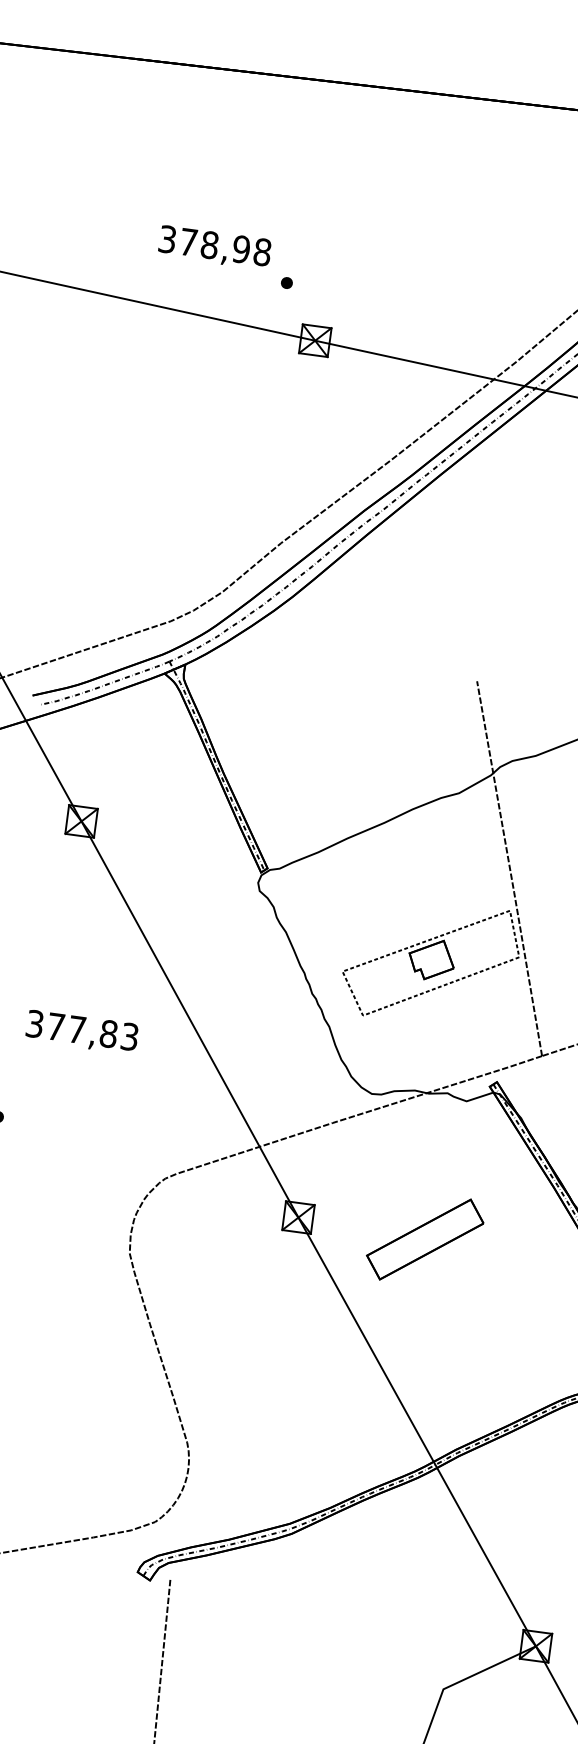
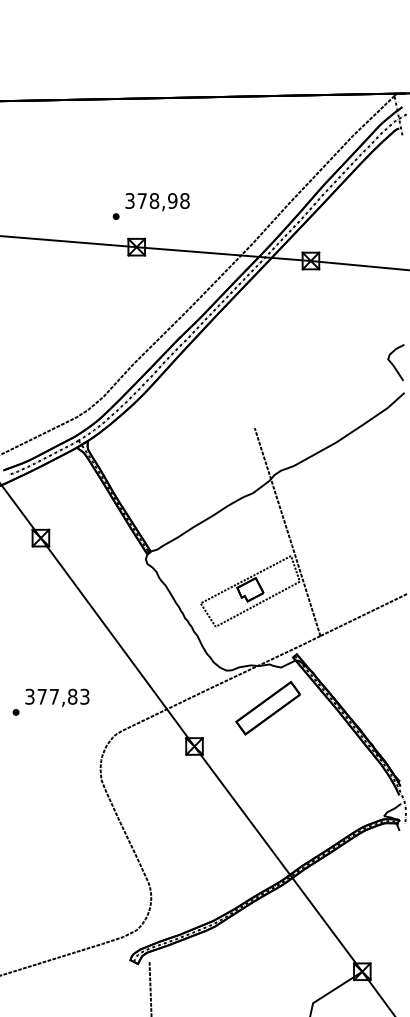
text: (214, 248) -> (157, 202), moved
text: (82, 1031) -> (57, 697), moved
part: (423, 1239) -> (267, 708), moved

